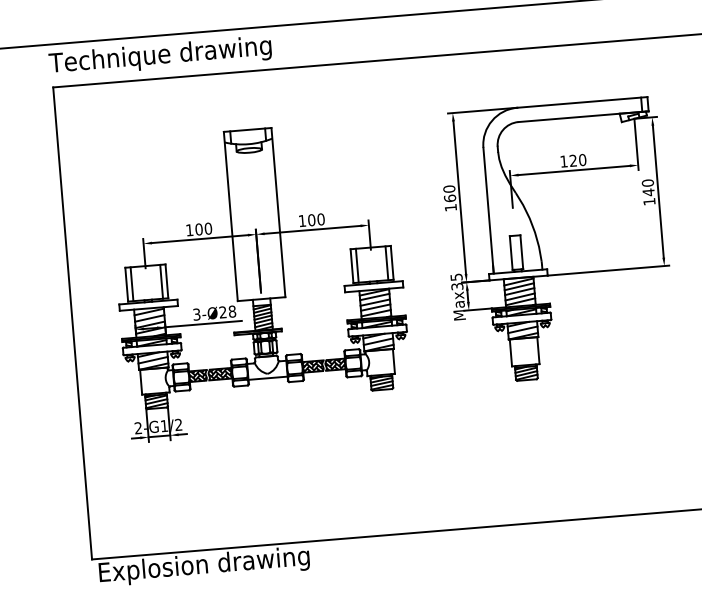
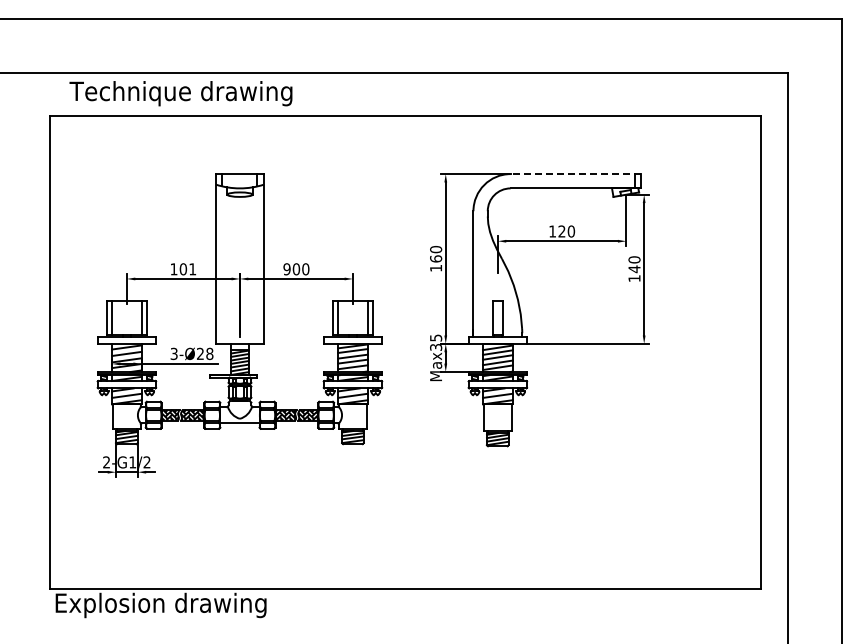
text: (159, 56) -> (180, 93), moved
line: (582, 102) -> (575, 174), solid -> dashed
text: (301, 221) -> (286, 269), 100 -> 900
text: (208, 228) -> (192, 269), 100 -> 101

